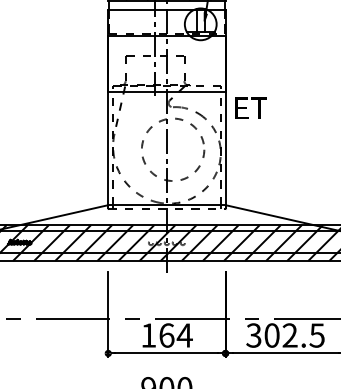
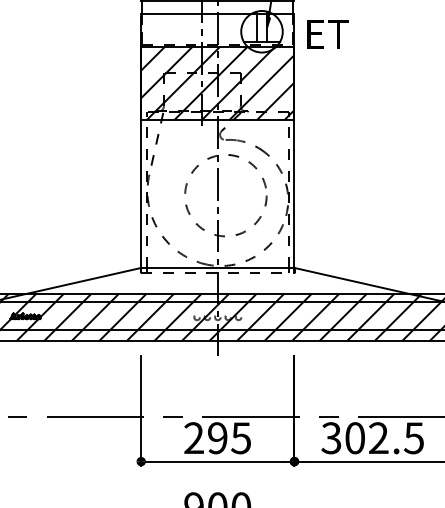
hatch: (166, 63) -> (217, 83), added
text: (250, 108) -> (327, 34), moved
text: (166, 335) -> (217, 438), 164 -> 295

